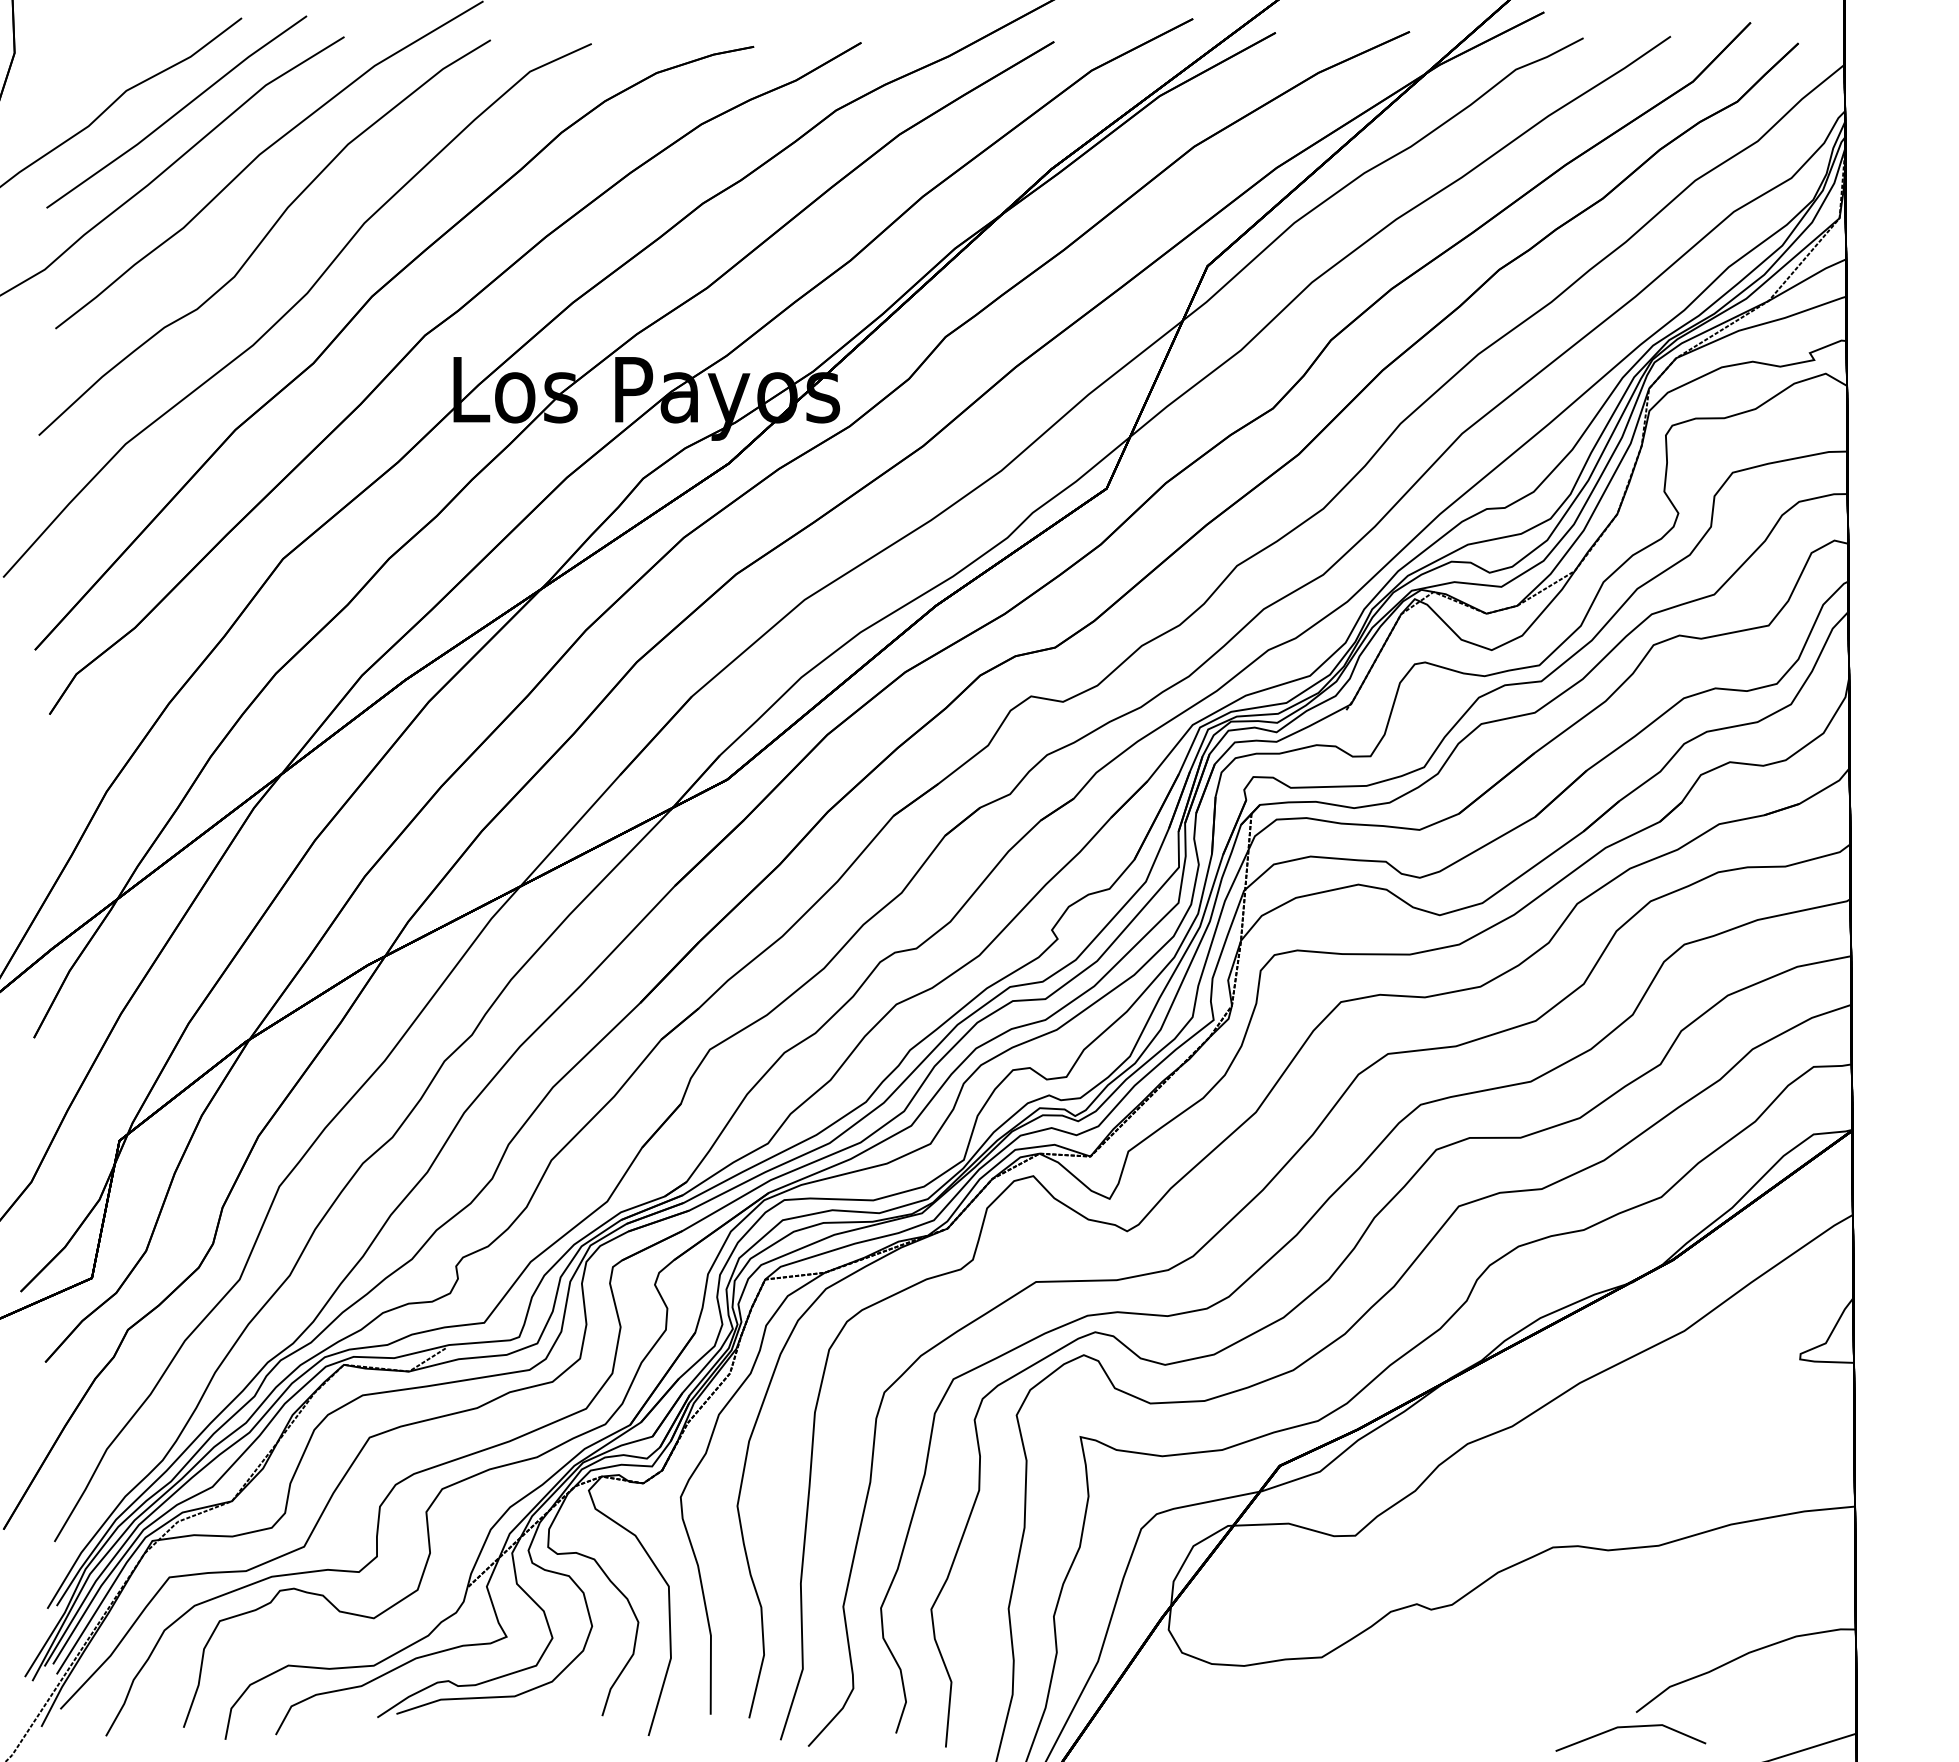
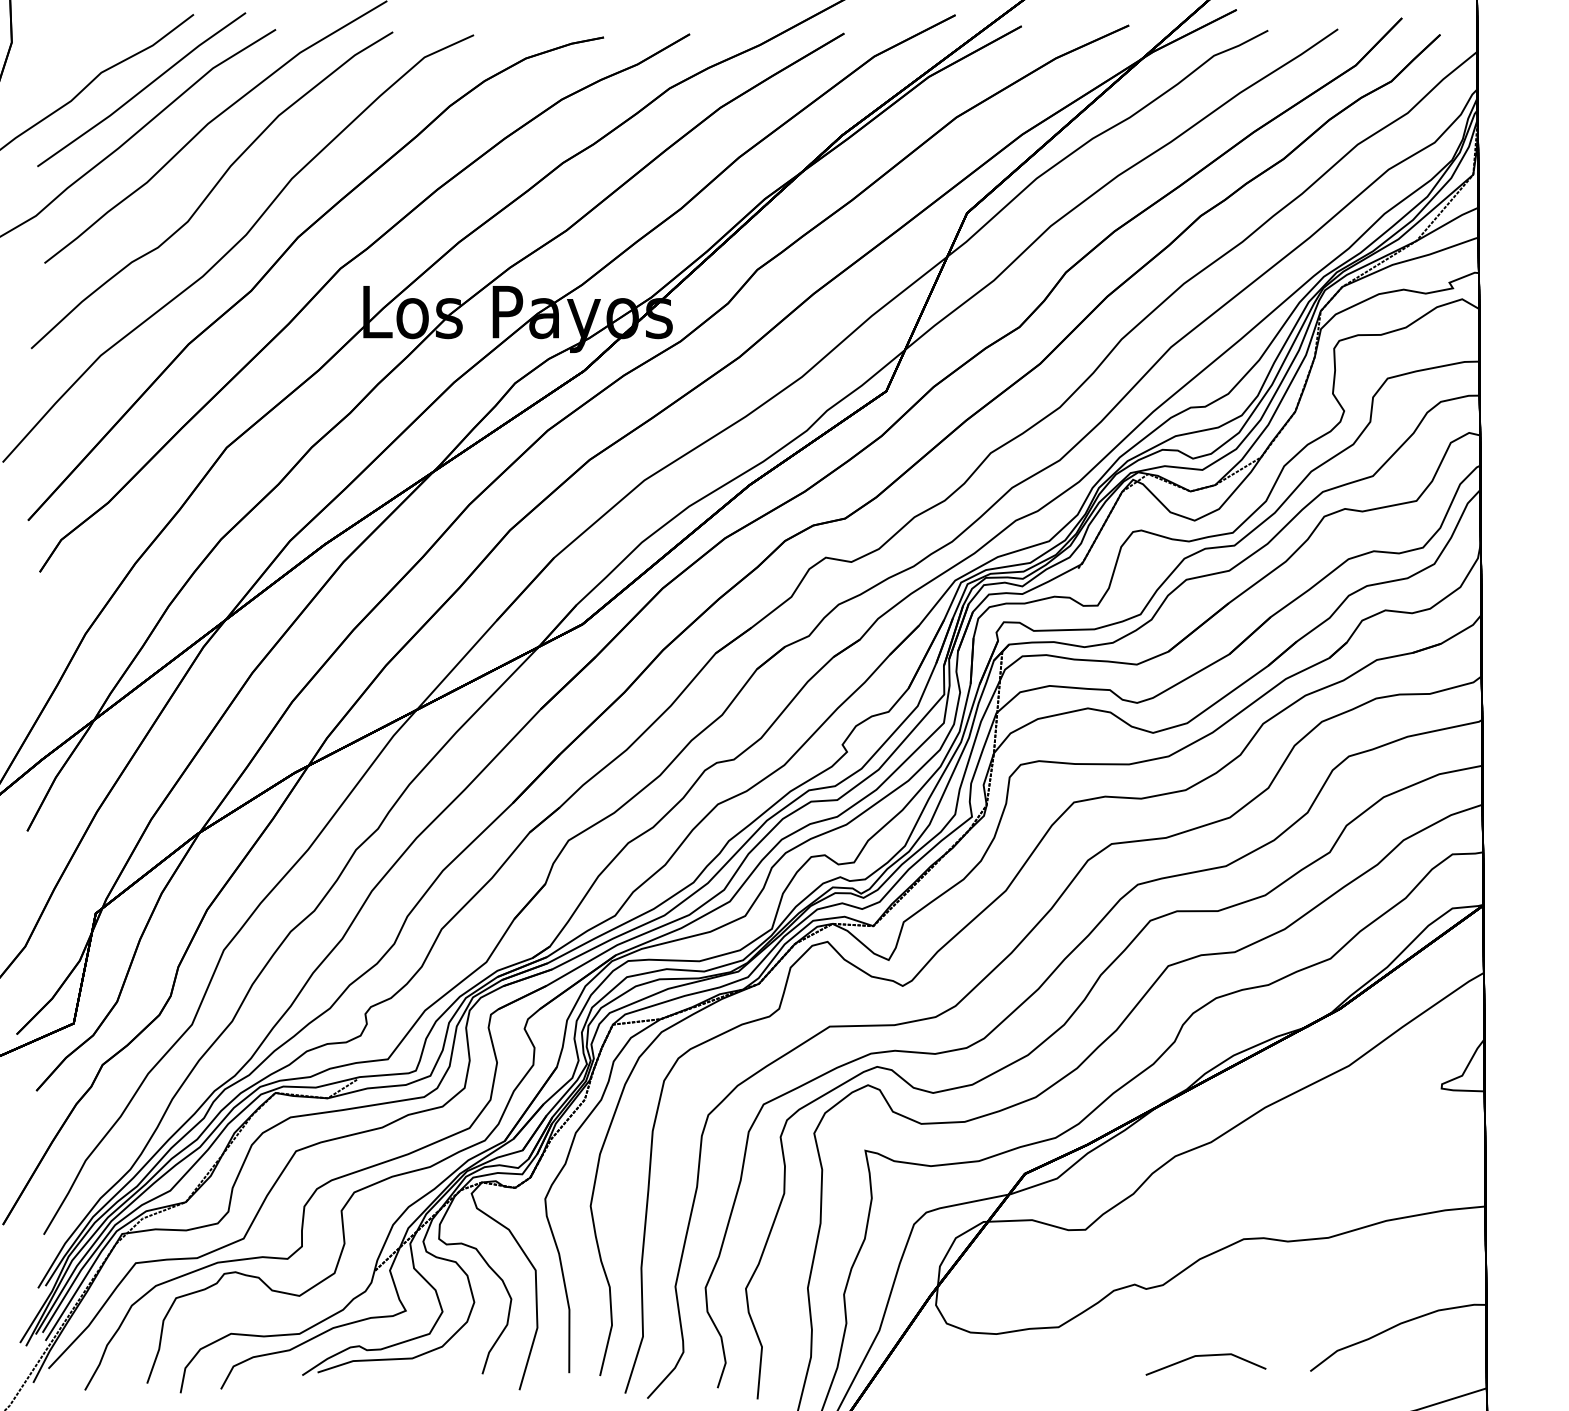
line: (1630, 1727) -> (1205, 1356), moved

